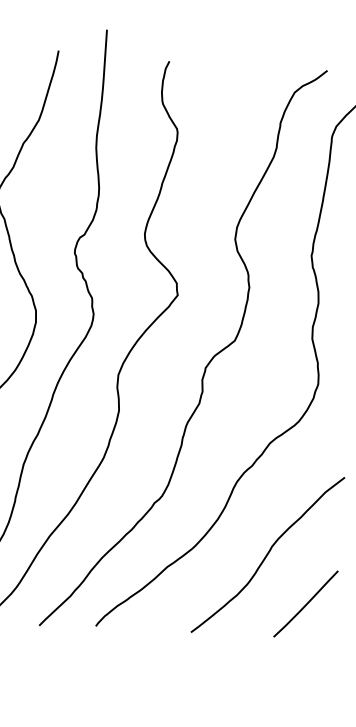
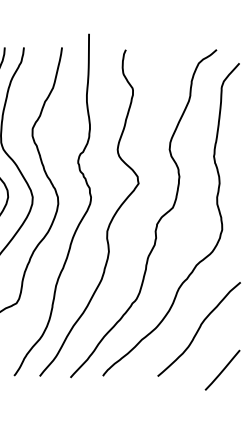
line: (305, 602) -> (222, 369), moved

